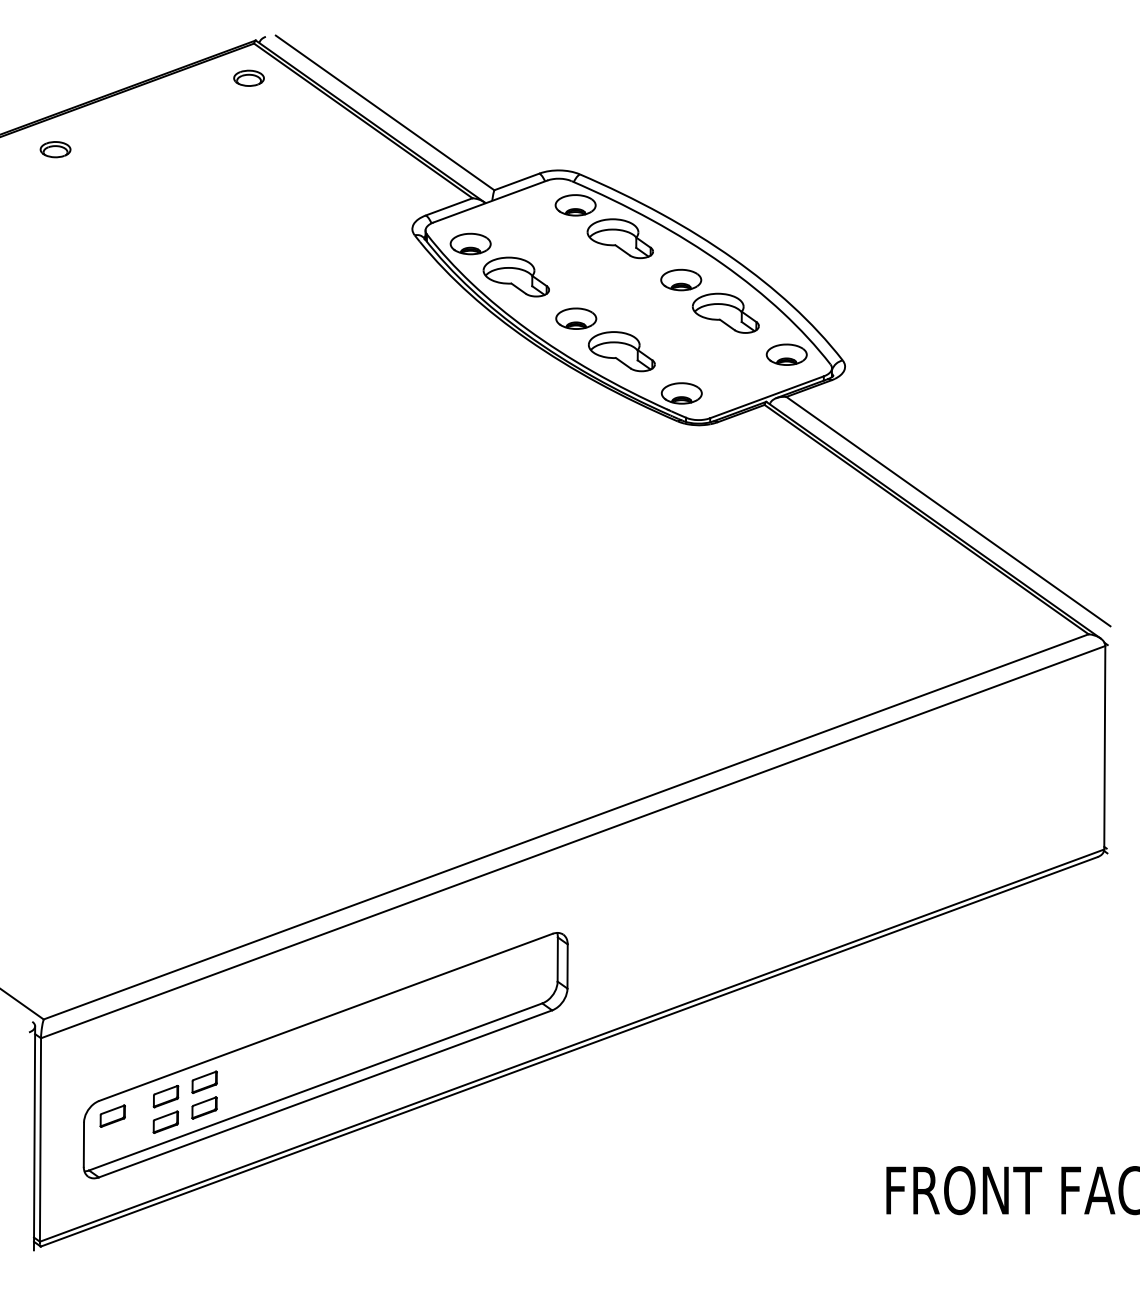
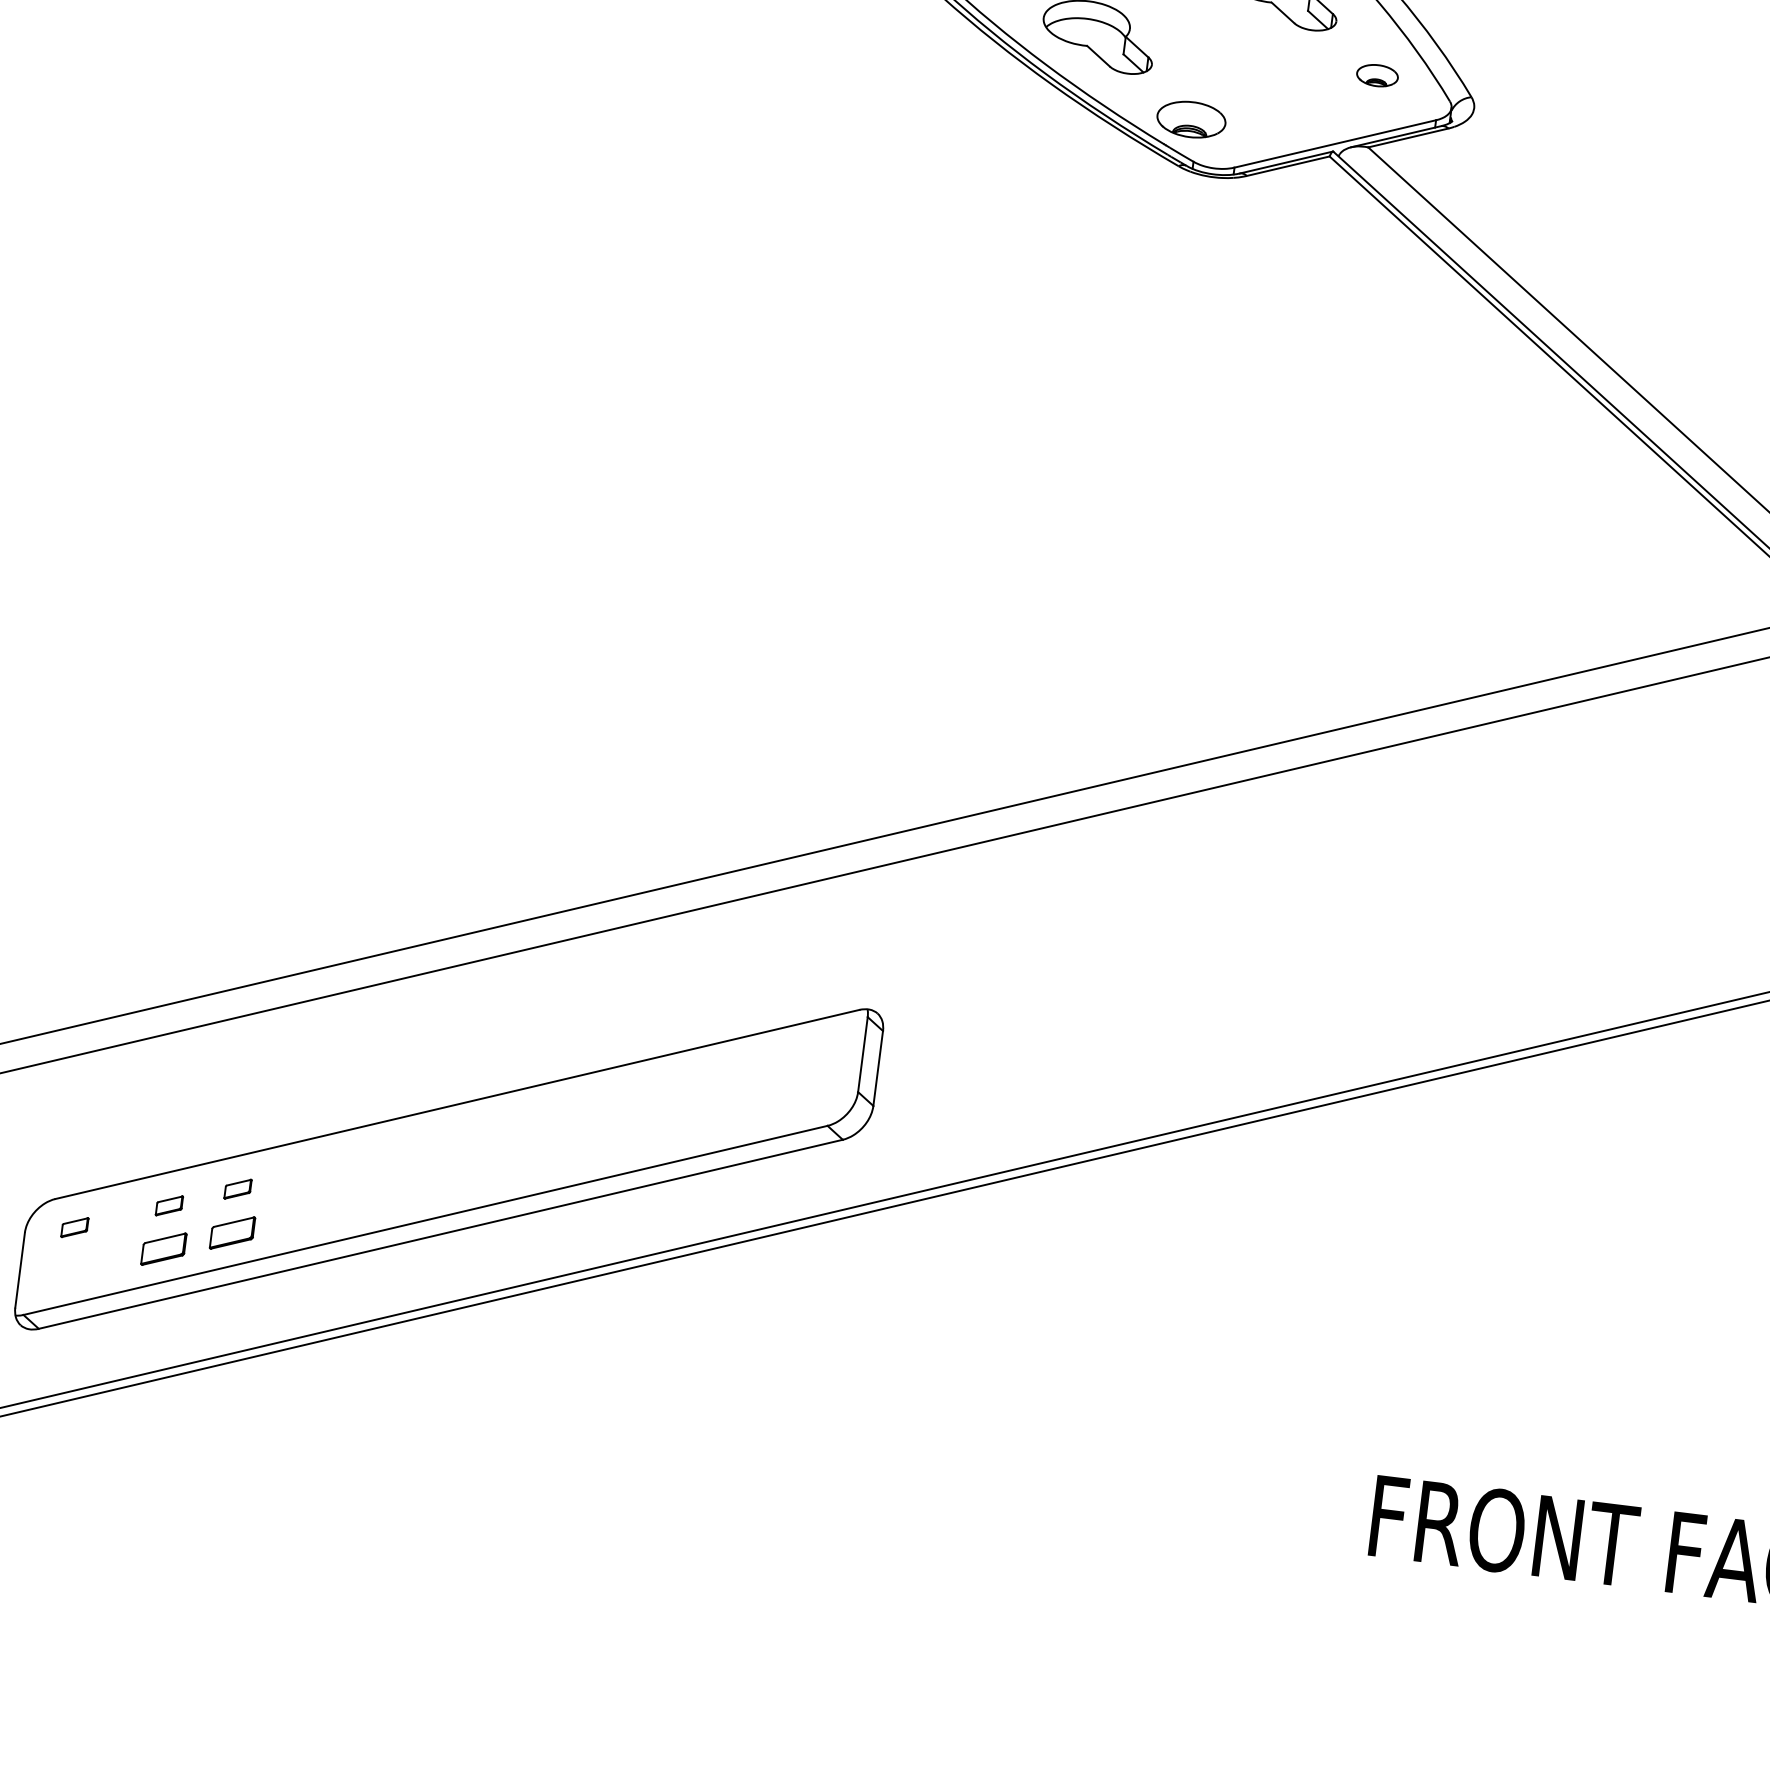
part: (786, 354) -> (1377, 75), size x0.6
part: (204, 1081) -> (237, 1188), size x0.6
part: (165, 1096) -> (168, 1205), size x0.6
part: (112, 1115) -> (74, 1226), size x0.6

